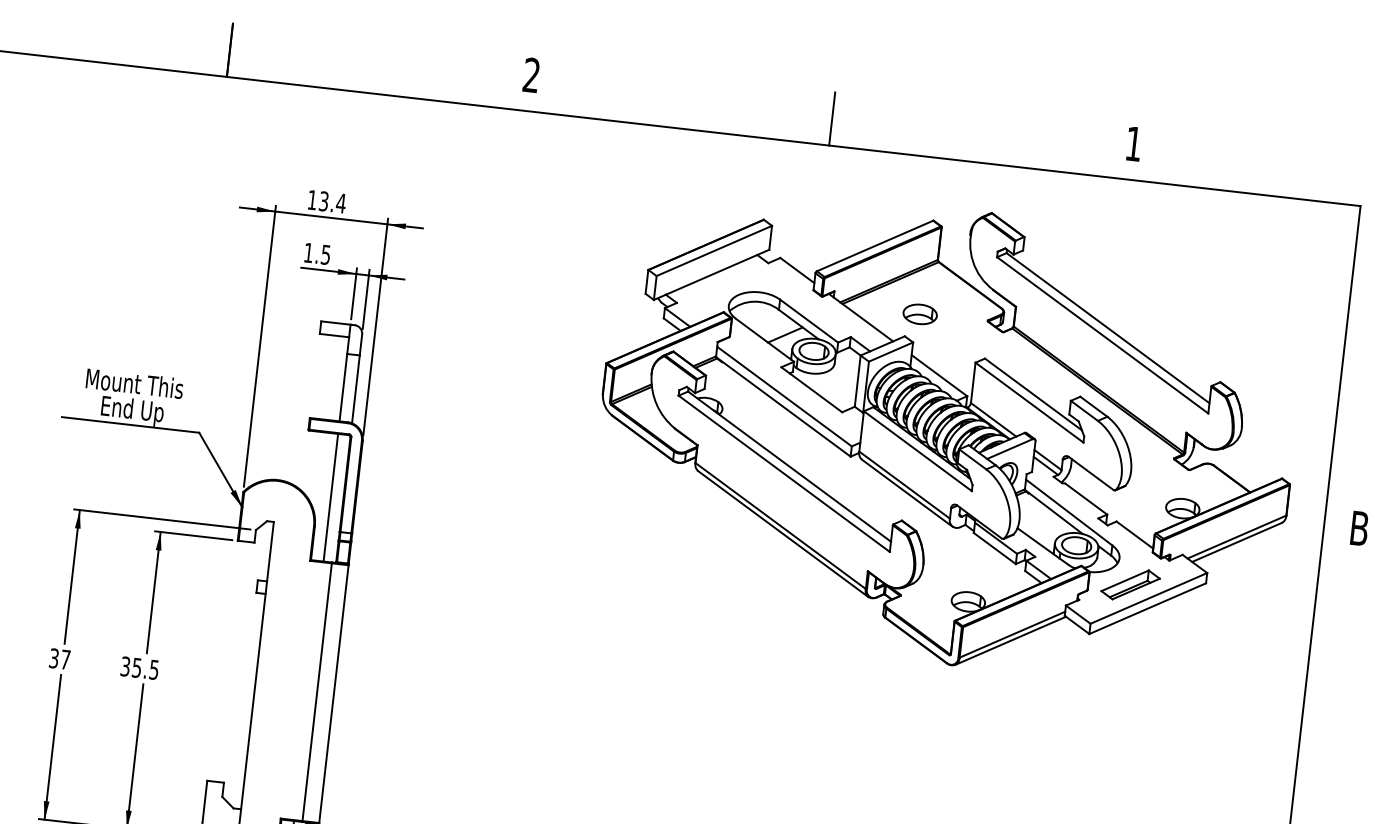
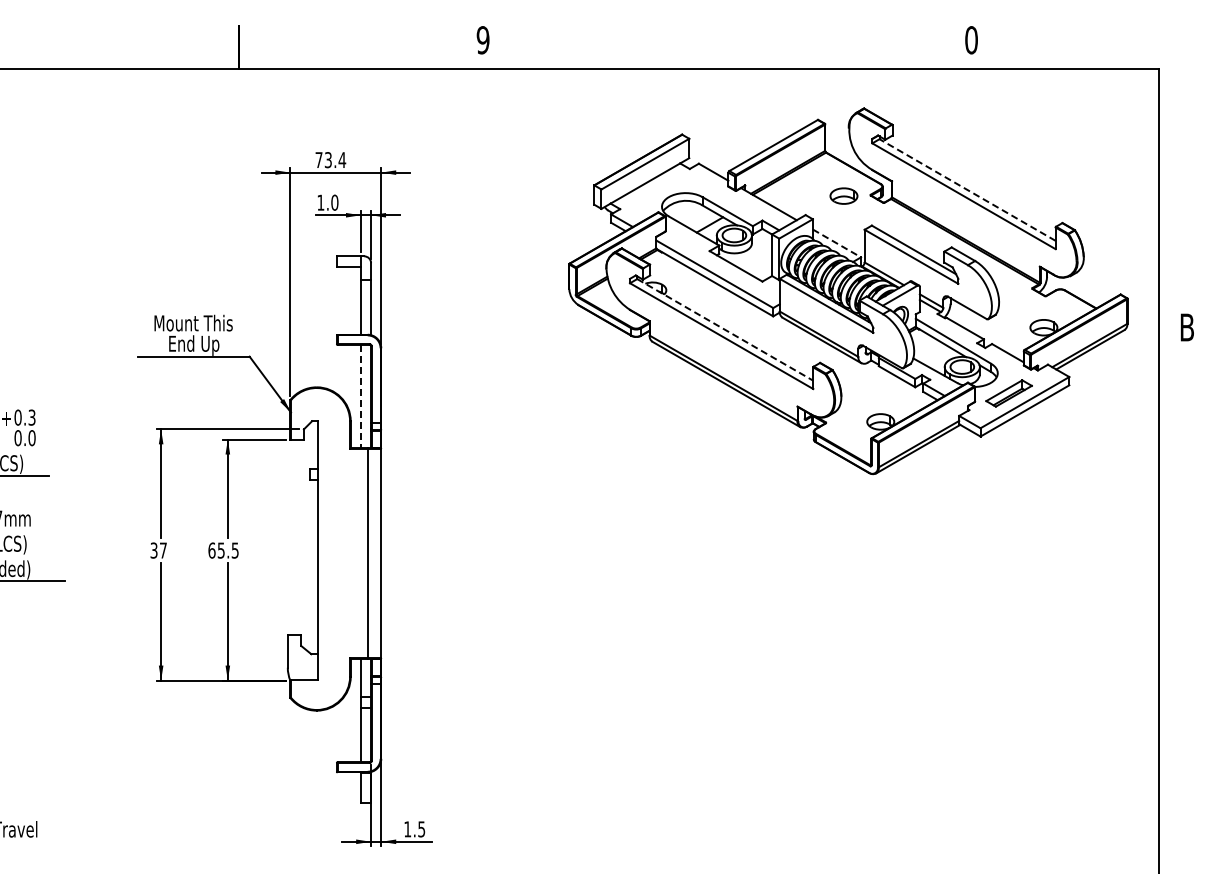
text: (530, 75) -> (482, 40), 2 -> 9
line: (831, 118) -> (727, 47), removed
text: (1133, 144) -> (971, 40), 1 -> 0
text: (311, 199) -> (318, 159), 13.4 -> 73.4
text: (325, 254) -> (334, 202), 1.5 -> 1.0
part: (919, 313) -> (843, 195), moved
line: (1107, 328) -> (967, 190), solid -> dashed
line: (938, 375) -> (836, 243), solid -> dashed
line: (789, 466) -> (725, 329), solid -> dashed
line: (330, 497) -> (360, 396), solid -> dashed
text: (124, 666) -> (211, 550), 35.5 -> 65.5

